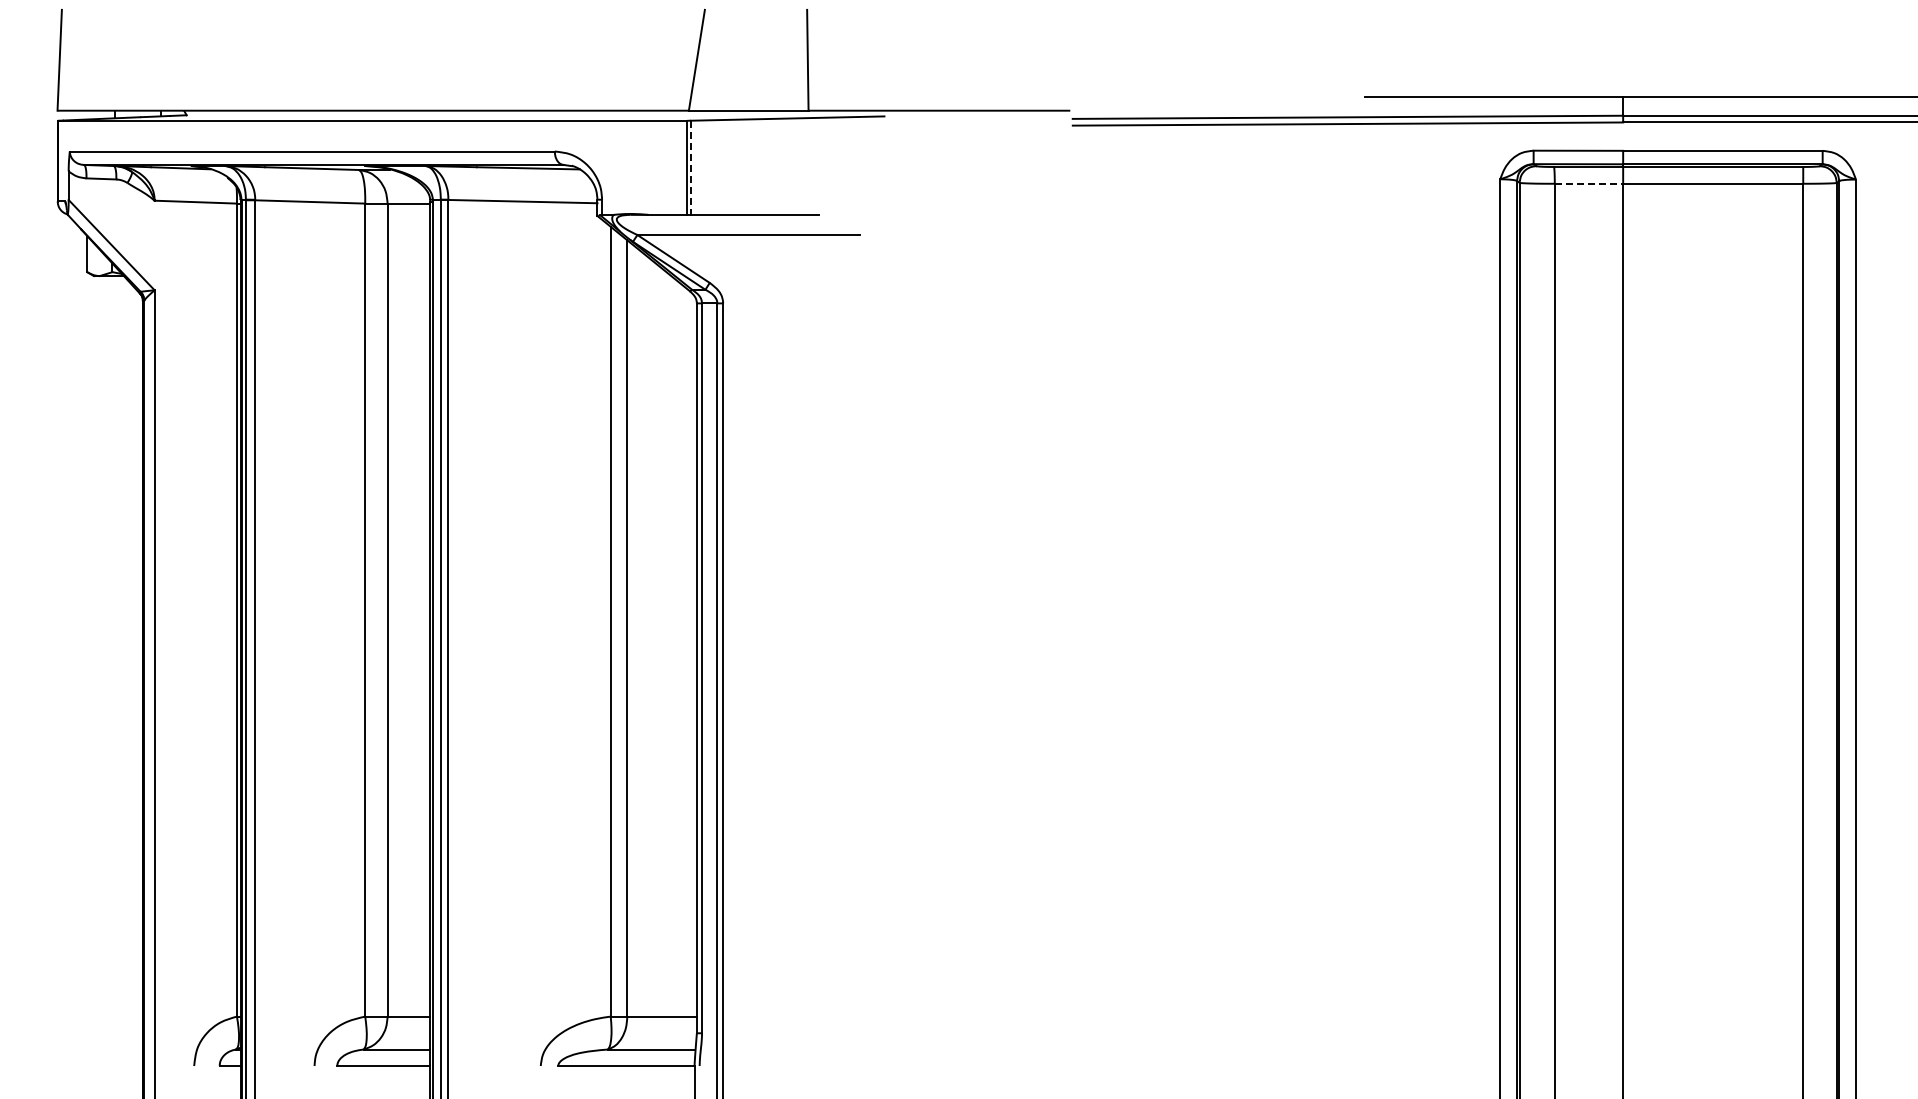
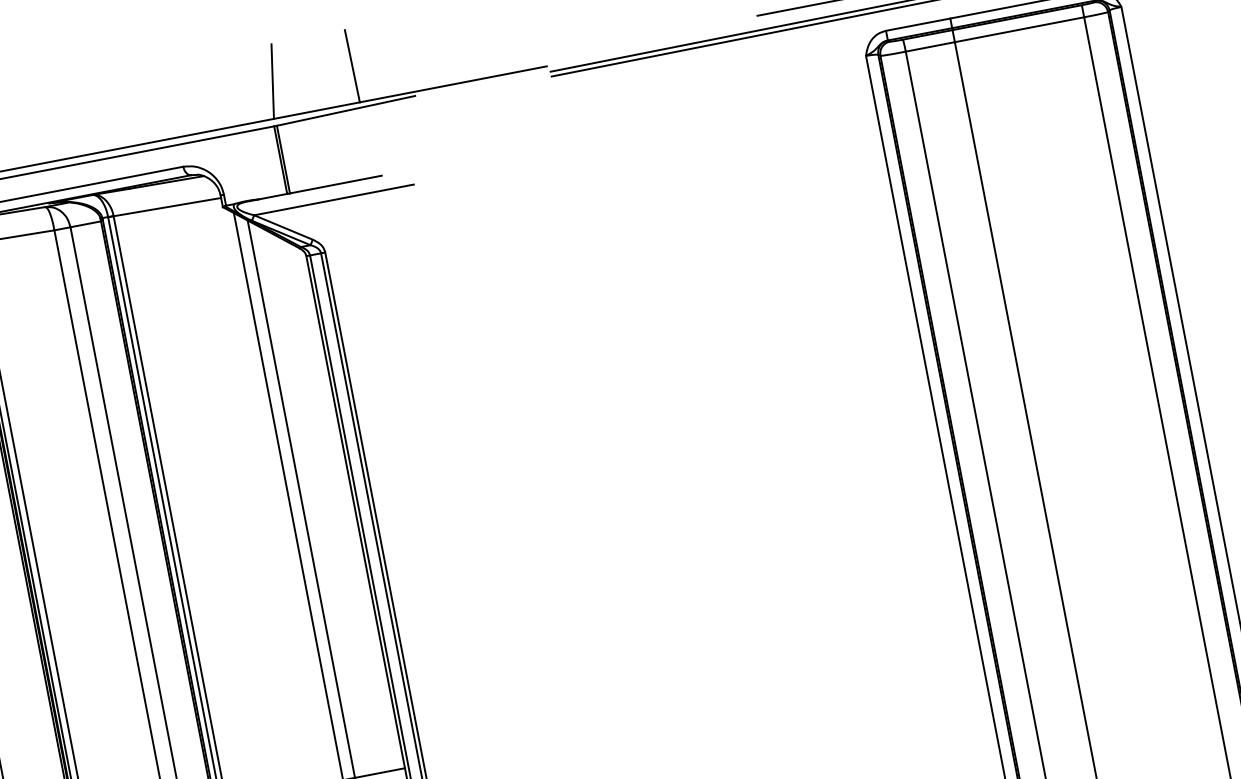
line: (691, 168) -> (283, 160), dashed -> solid
line: (1589, 183) -> (930, 46), dashed -> solid

